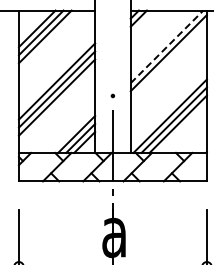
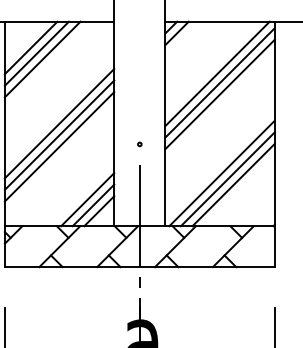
line: (167, 46) -> (218, 73), dashed -> solid
line: (168, 61) -> (219, 94), added

